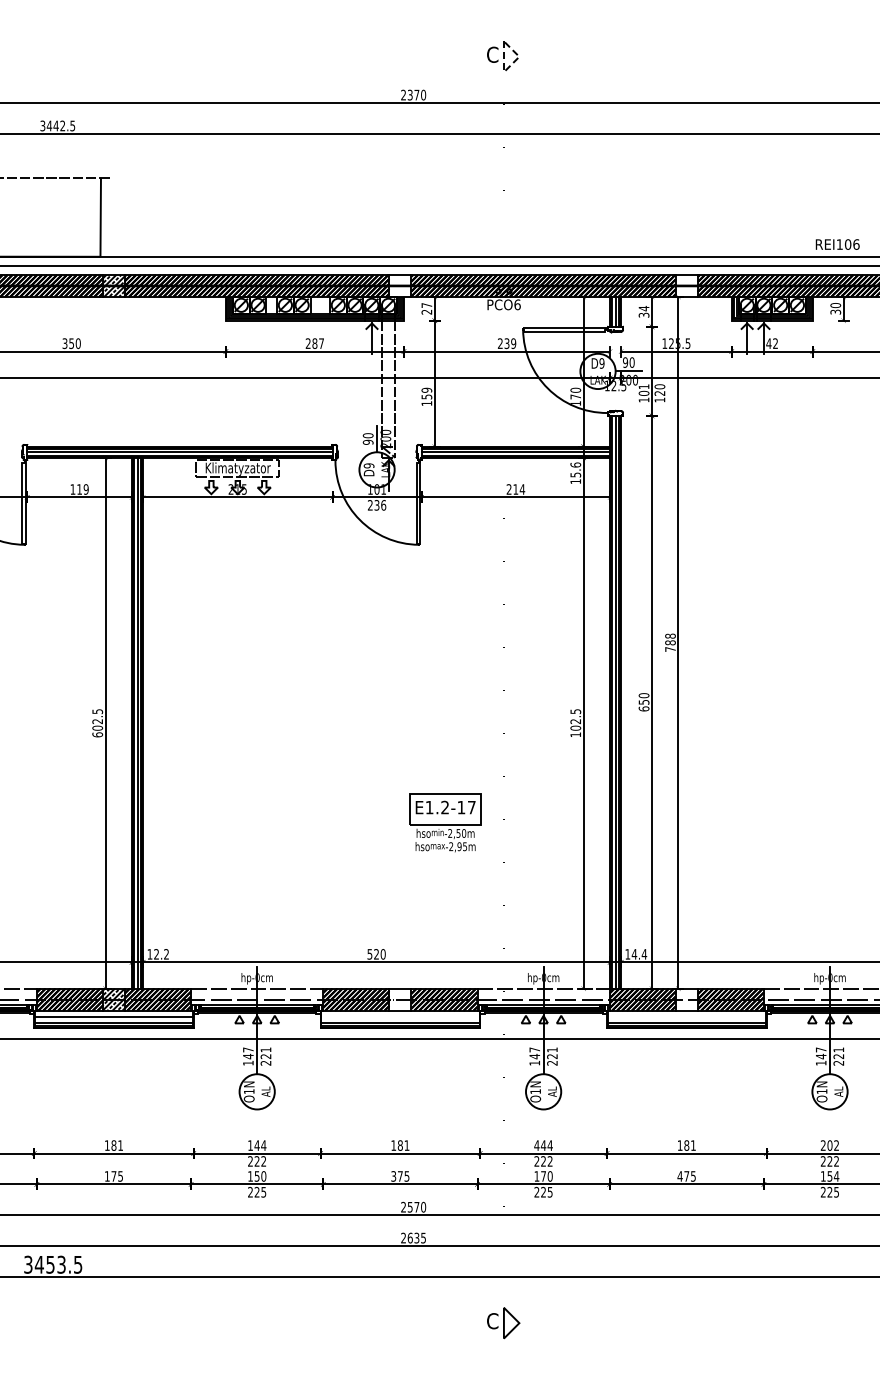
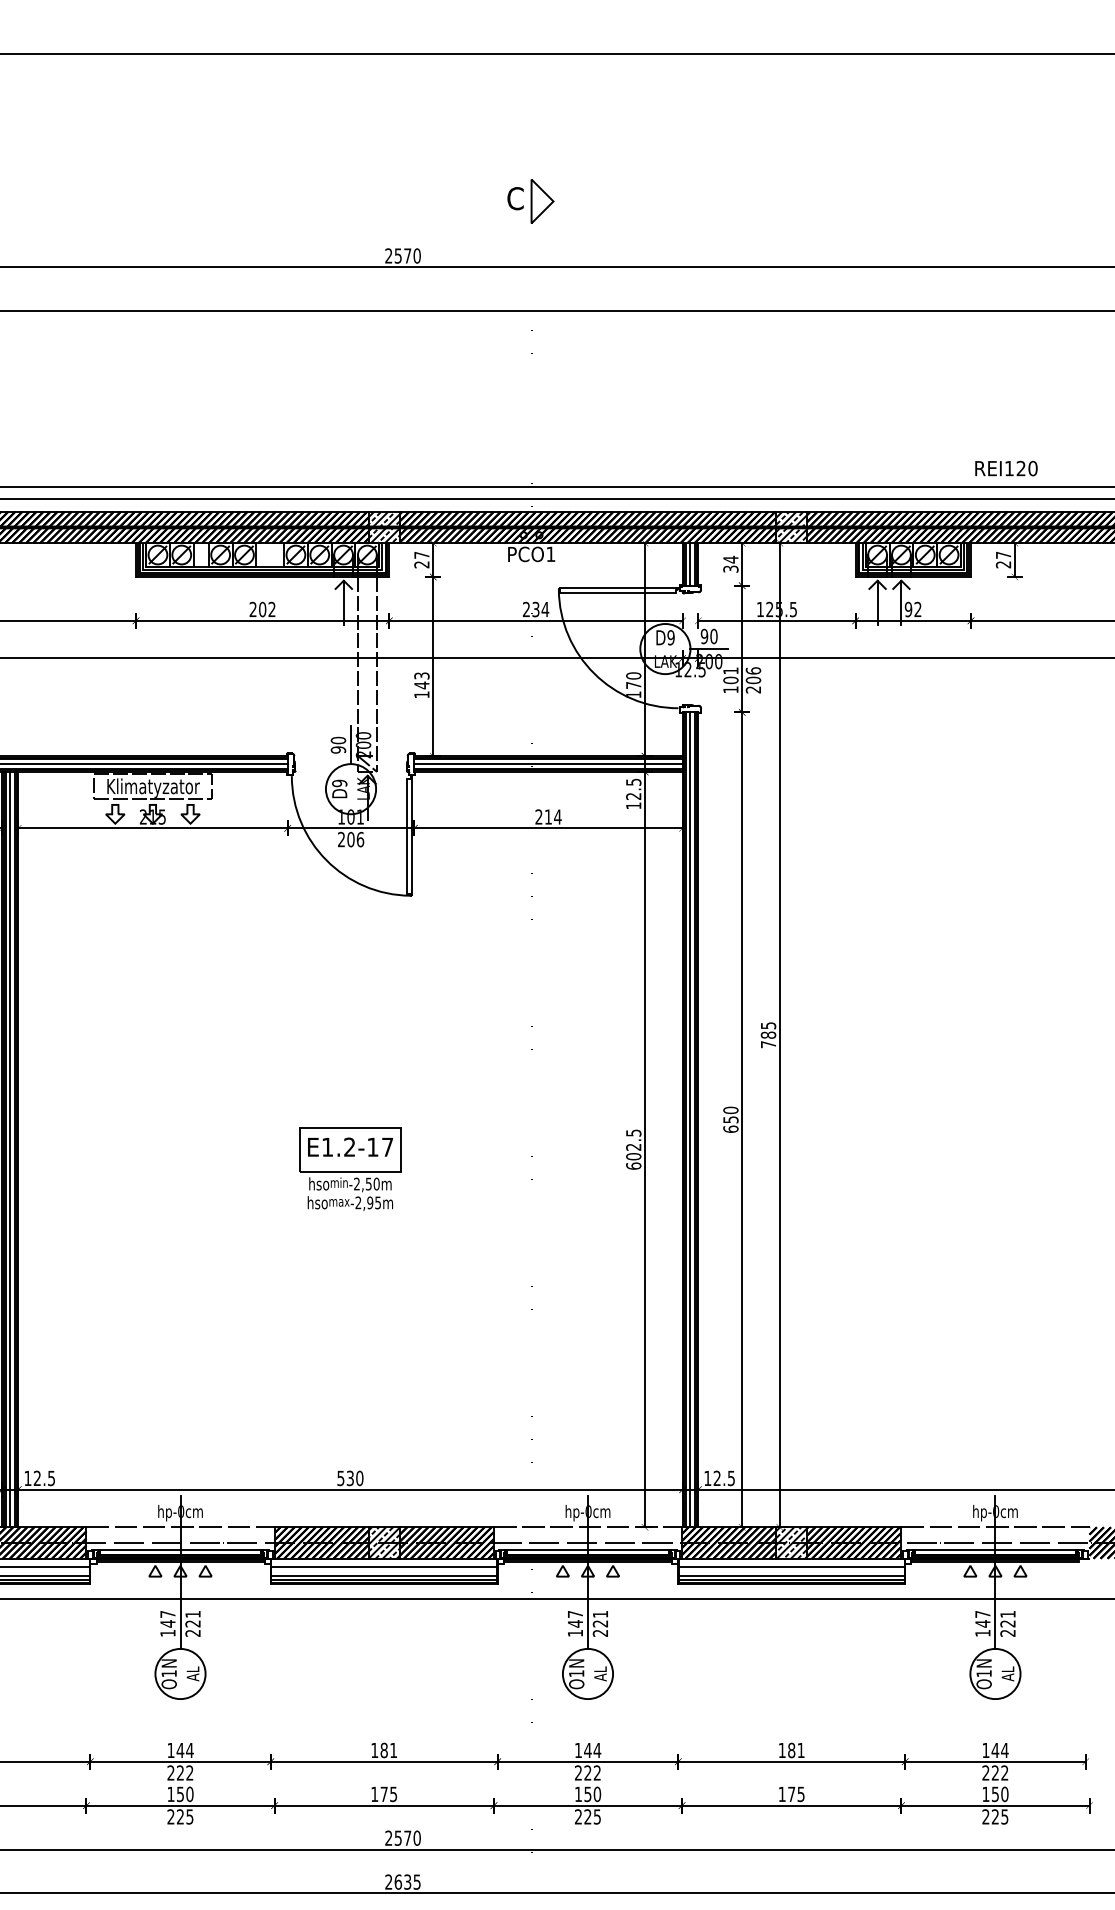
line: (508, 67) -> (538, 216), dashed -> solid
text: (410, 93) -> (398, 253), 2370 -> 2570
text: (851, 244) -> (1026, 468), REI106 -> REI120
hatch: (400, 285) -> (384, 526), added
hatch: (686, 285) -> (791, 526), added
text: (517, 304) -> (550, 553), PCO6 -> PCO1
text: (835, 308) -> (1003, 559), 30 -> 27
text: (317, 343) -> (266, 609), 287 -> 202
text: (513, 343) -> (545, 609), 239 -> 234
text: (768, 343) -> (907, 609), 42 -> 92
text: (426, 393) -> (421, 680), 159 -> 143
text: (659, 393) -> (752, 680), 120 -> 206
text: (575, 469) -> (633, 788), 15.6 -> 12.5
text: (376, 505) -> (350, 839), 236 -> 206
text: (670, 635) -> (768, 1024), 788 -> 785
text: (575, 734) -> (633, 1165), 102.5 -> 602.5
part: (445, 822) -> (350, 1168), moved
text: (166, 954) -> (51, 1478), 12.2 -> 12.5
text: (376, 954) -> (350, 1478), 520 -> 530
text: (639, 954) -> (724, 1478), 14.4 -> 12.5
hatch: (400, 999) -> (384, 1542), added
hatch: (686, 999) -> (791, 1542), added
line: (400, 1016) -> (384, 1566), added
line: (686, 1016) -> (791, 1566), added
text: (536, 1145) -> (577, 1750), 444 -> 144
text: (829, 1145) -> (994, 1750), 202 -> 144
text: (393, 1176) -> (374, 1794), 375 -> 175
text: (543, 1176) -> (587, 1794), 170 -> 150
text: (679, 1176) -> (781, 1794), 475 -> 175
text: (836, 1176) -> (1004, 1794), 154 -> 150

